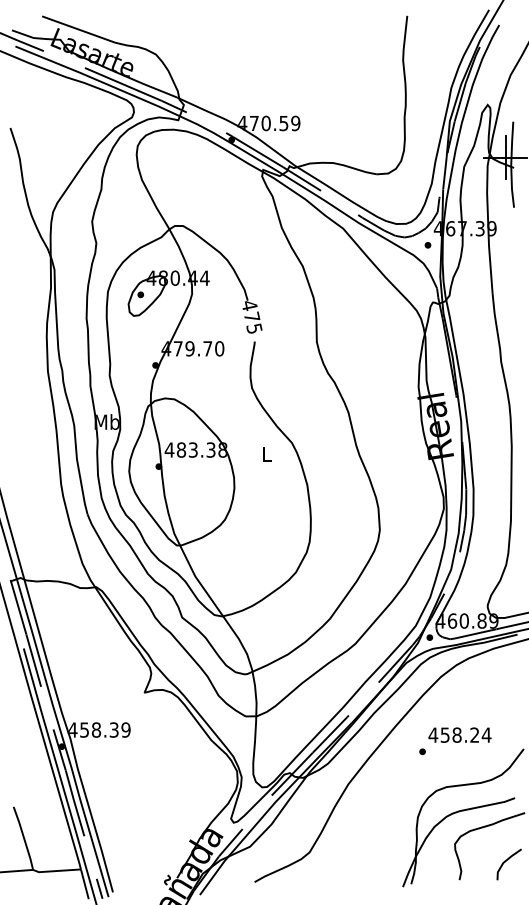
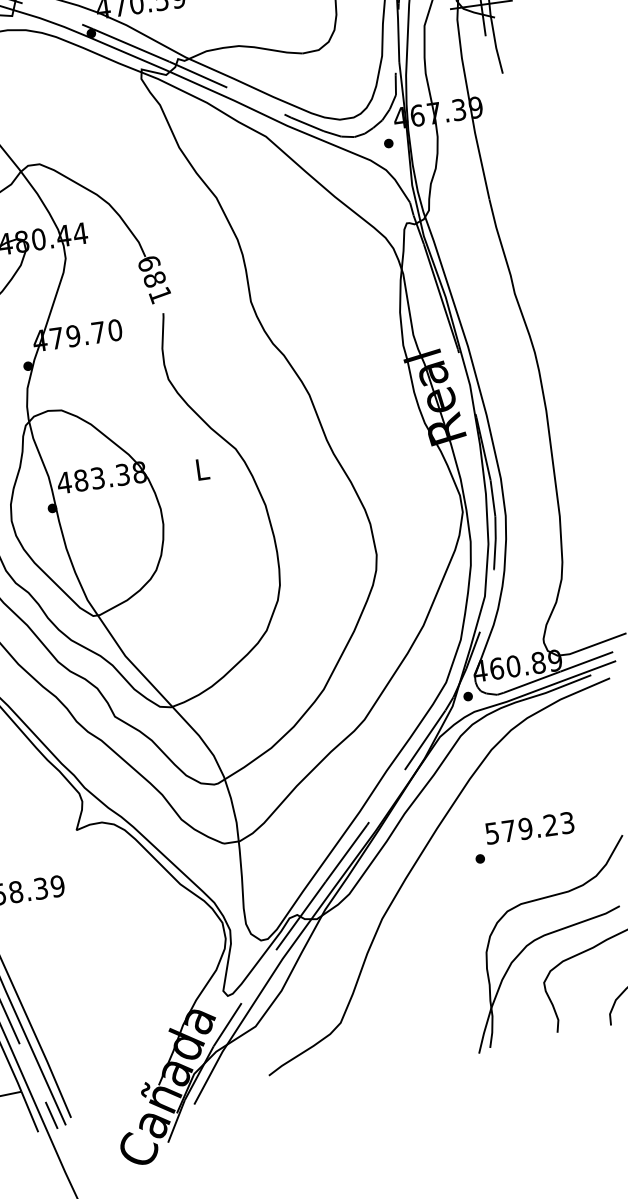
text: (252, 317) -> (155, 279), 475 -> 681
text: (459, 734) -> (528, 827), 458.24 -> 579.23

